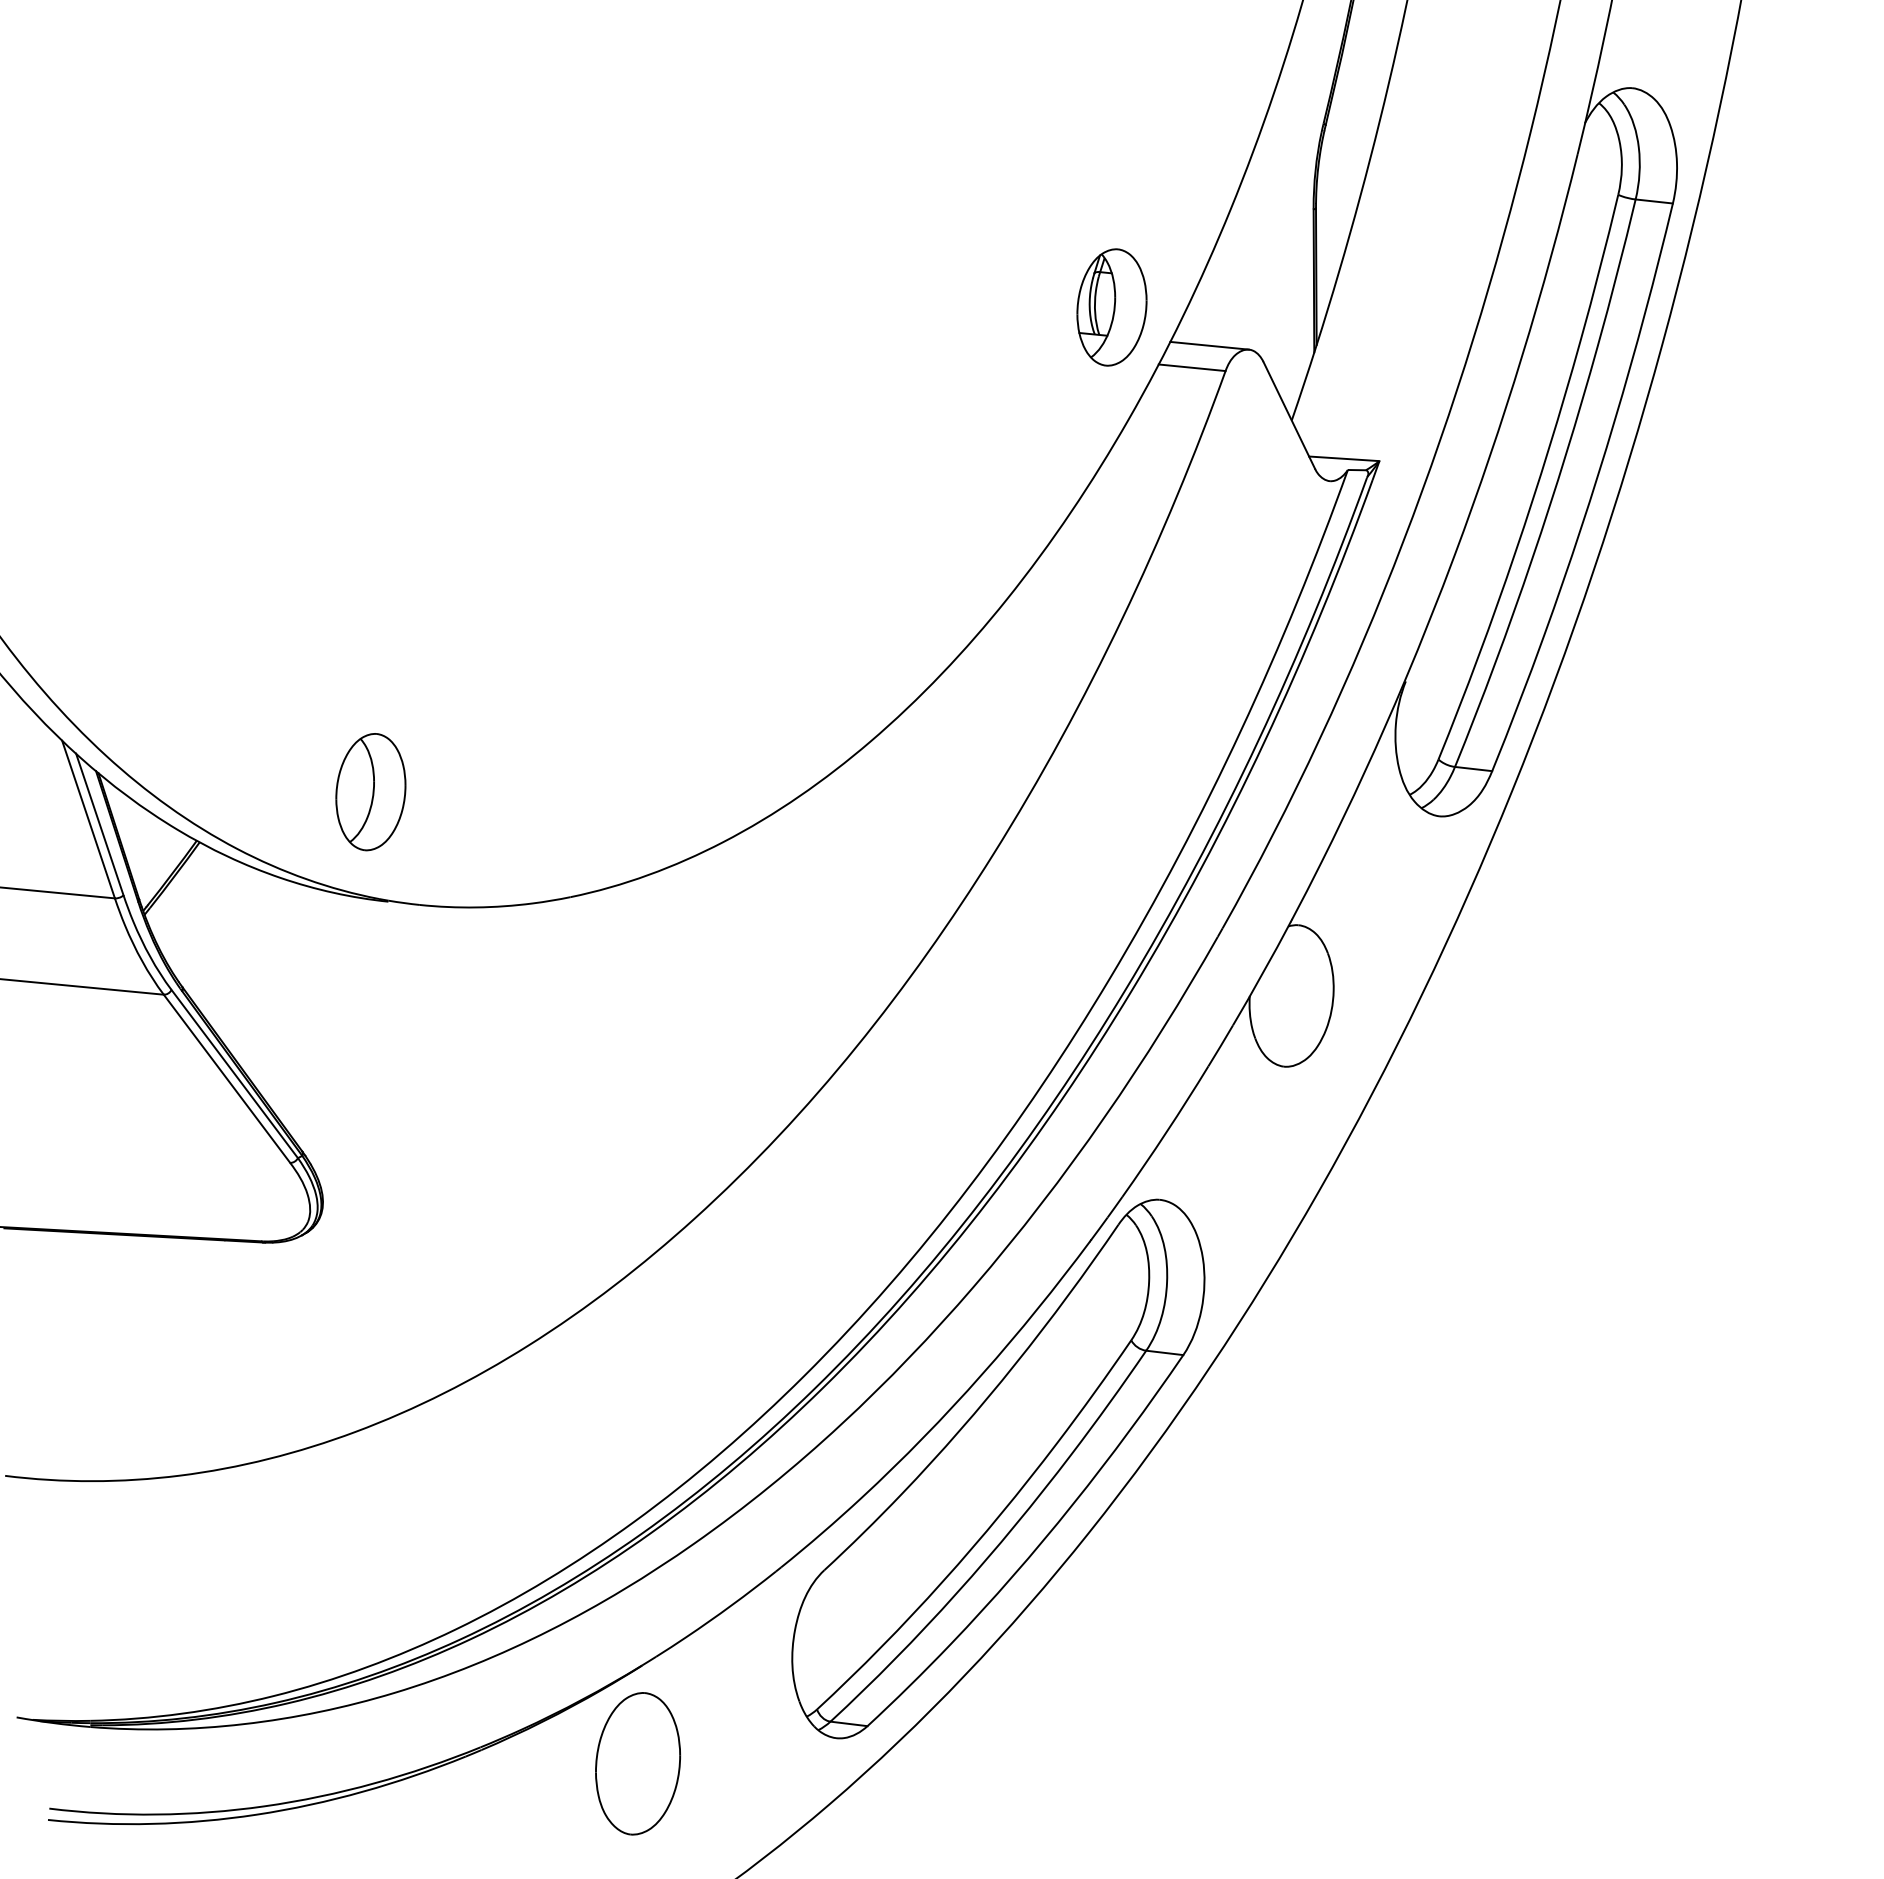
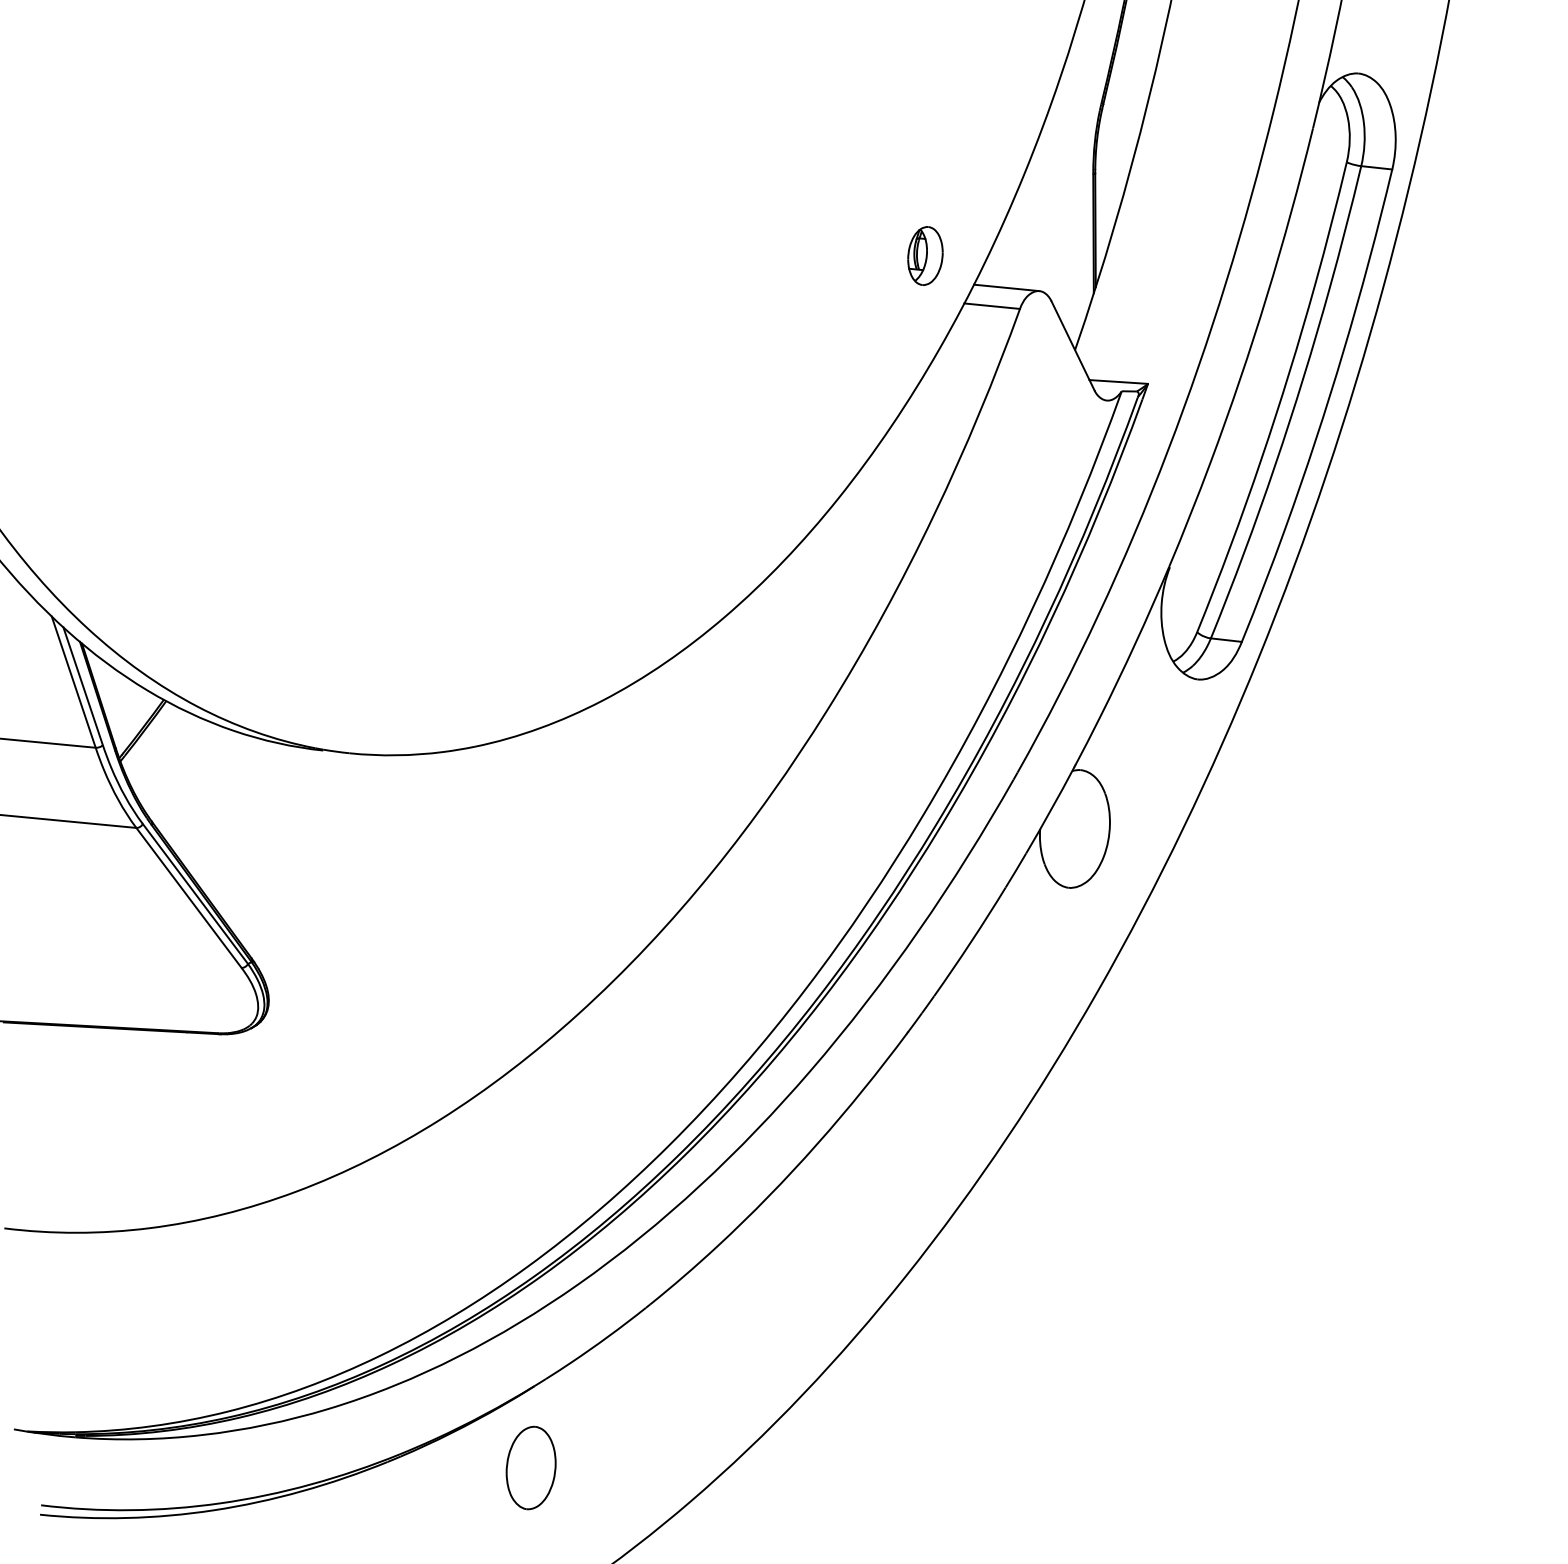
part: (1111, 307) -> (925, 256), size x0.6
part: (370, 792) -> (308, 659), removed
part: (998, 1468) -> (831, 1222), removed
part: (638, 1763) -> (531, 1467), size x0.7

